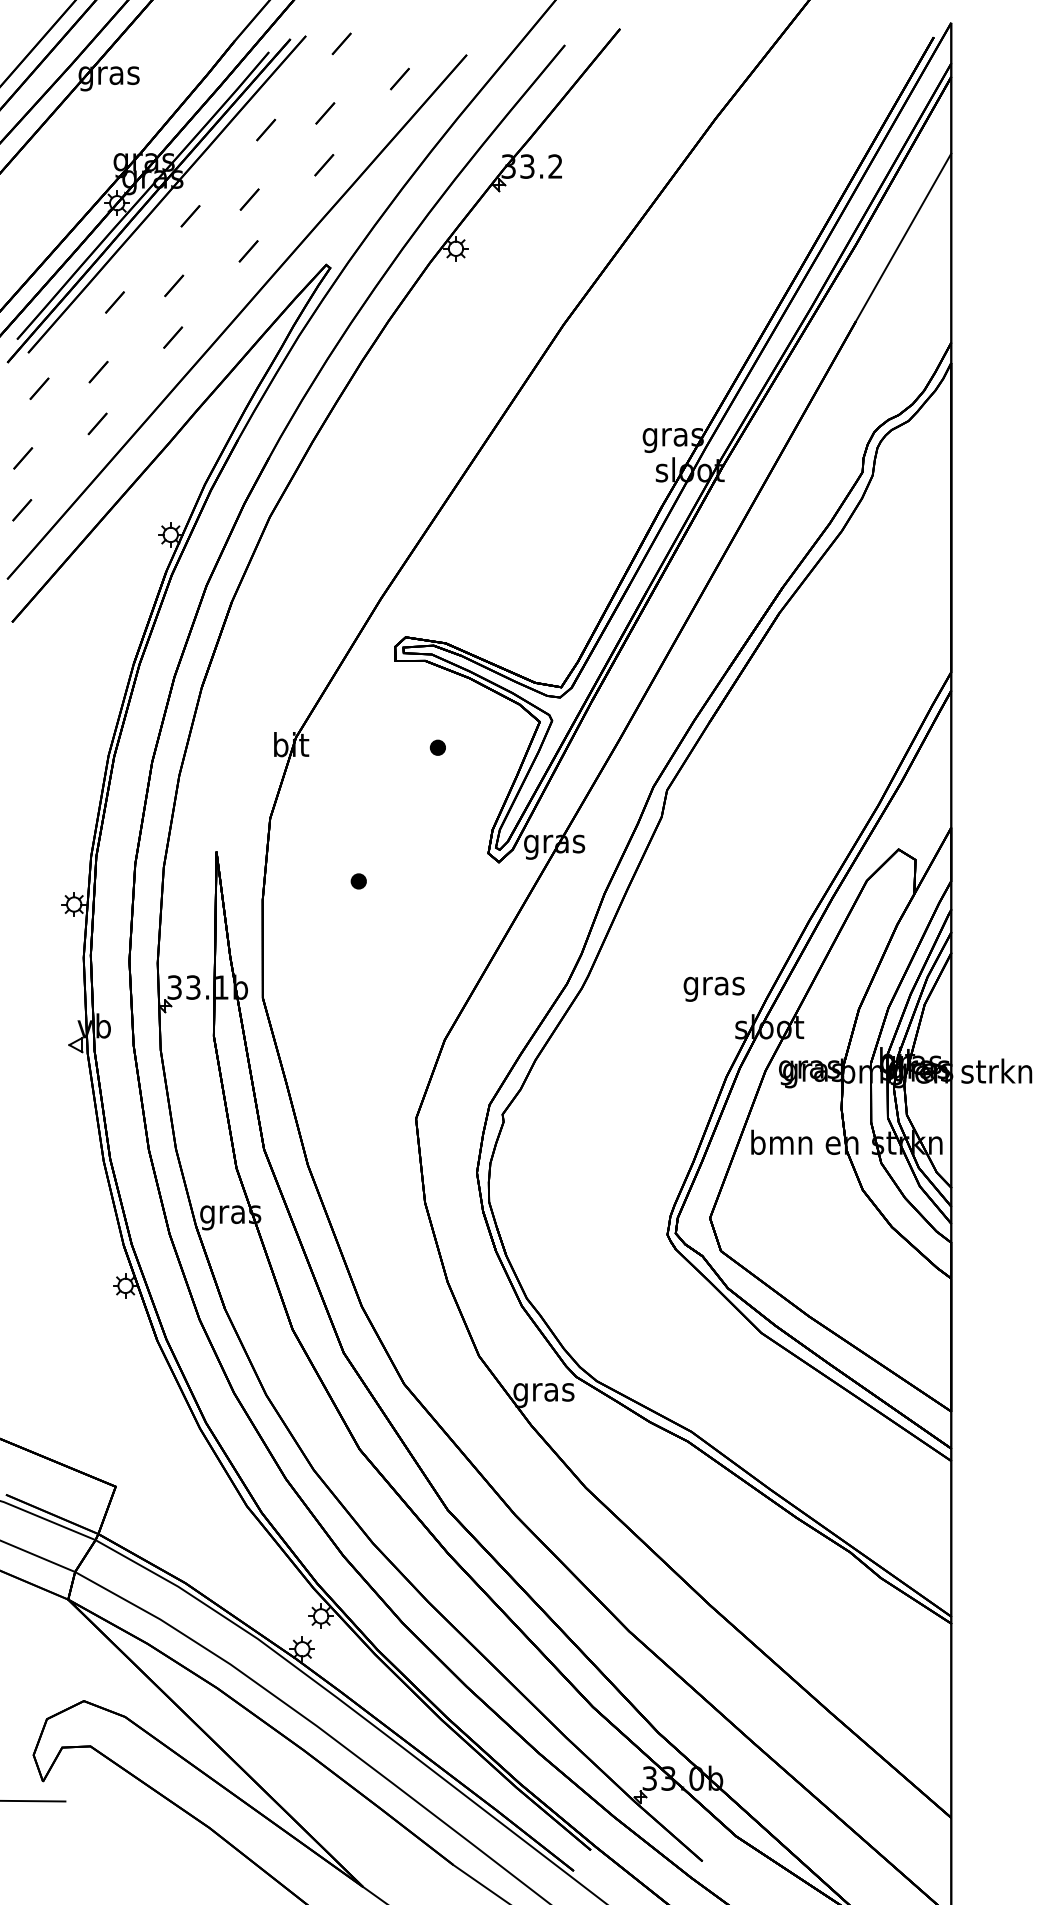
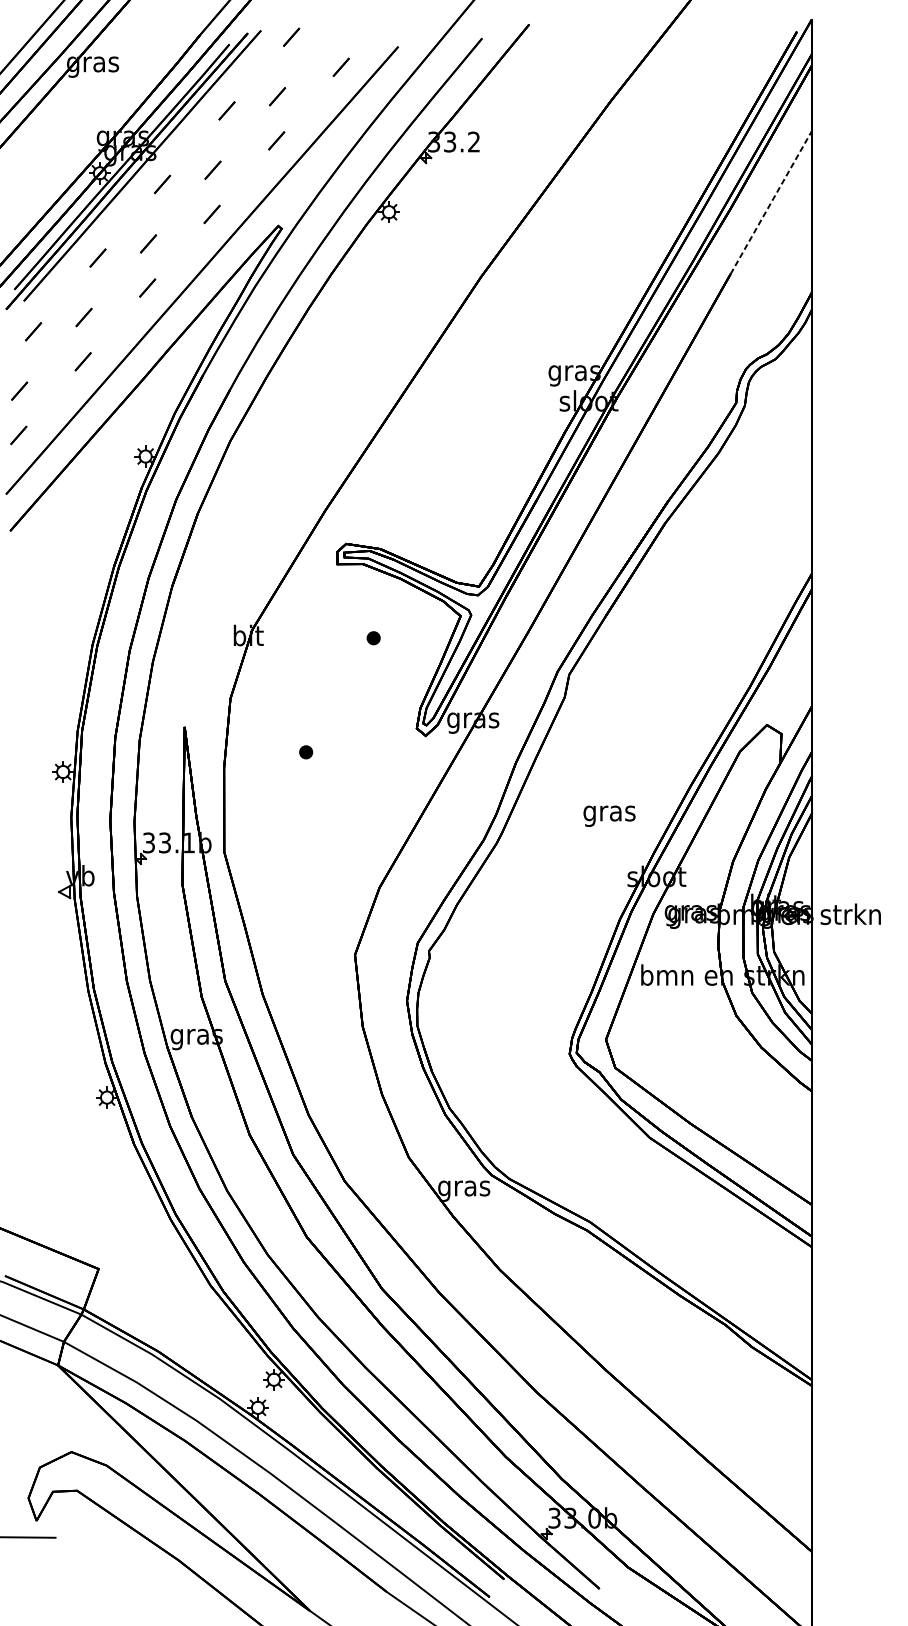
line: (903, 237) -> (771, 202), solid -> dashed
text: (713, 988) -> (608, 815), moved

